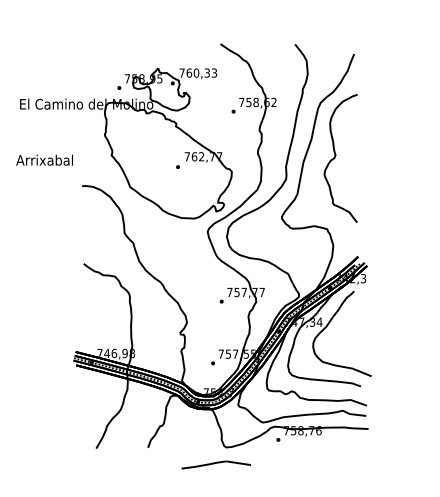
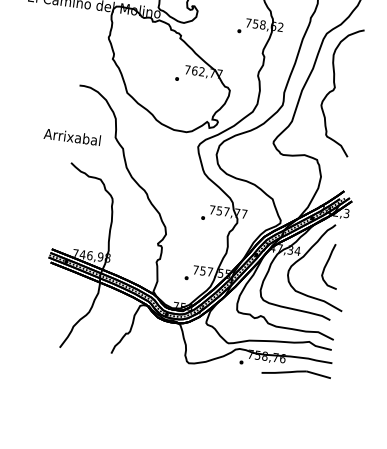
text: (44, 159) -> (72, 136), moved
curve: (351, 330) -> (328, 263), added
part: (216, 464) -> (296, 373), moved

